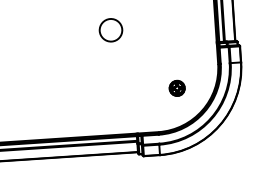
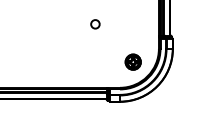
circle: (111, 30) -> (95, 24), size x0.62
part: (176, 87) -> (132, 61), size x1.67

